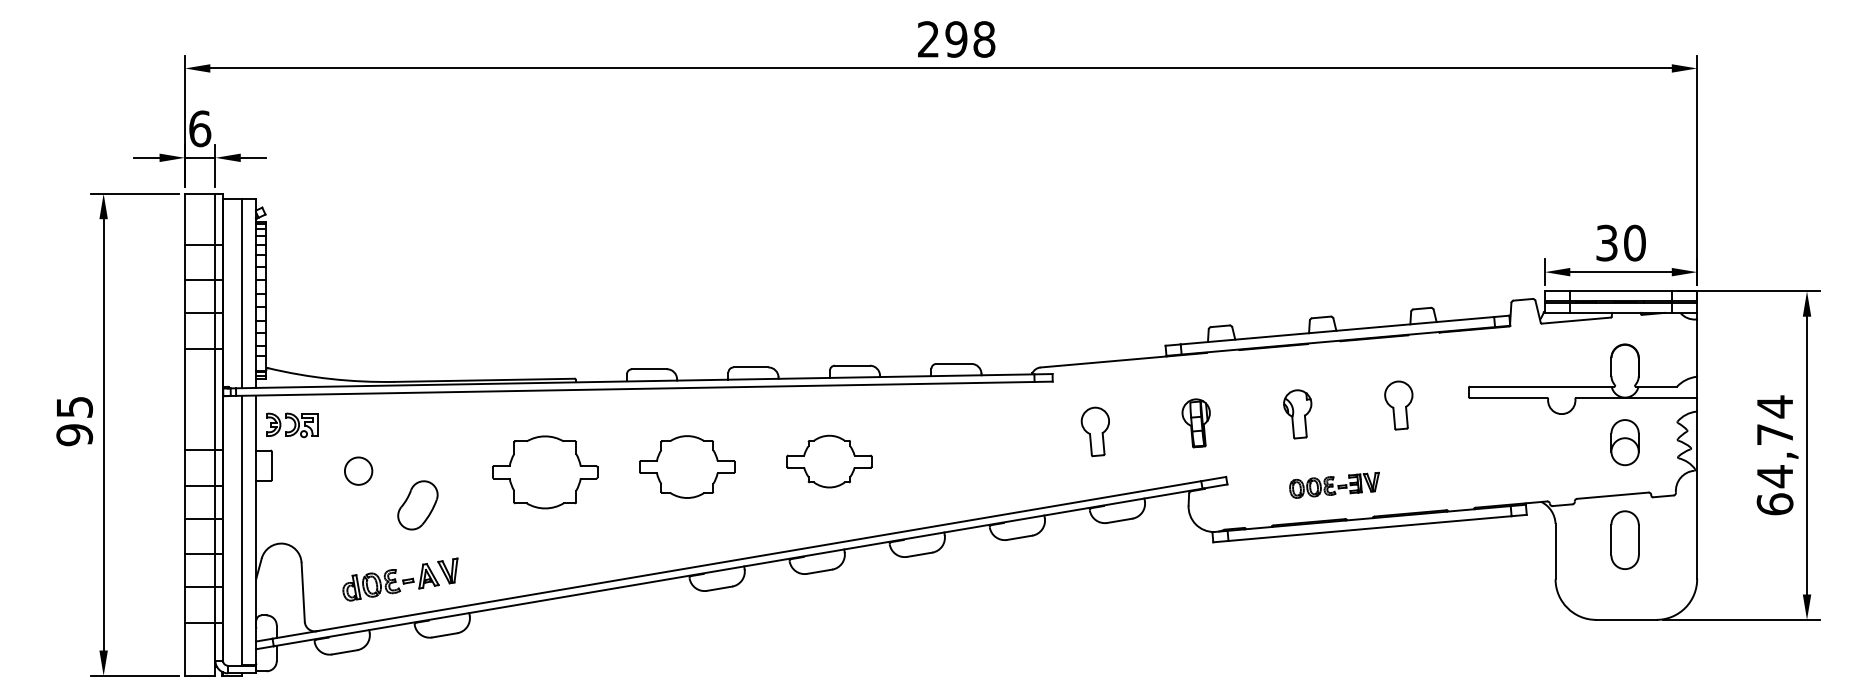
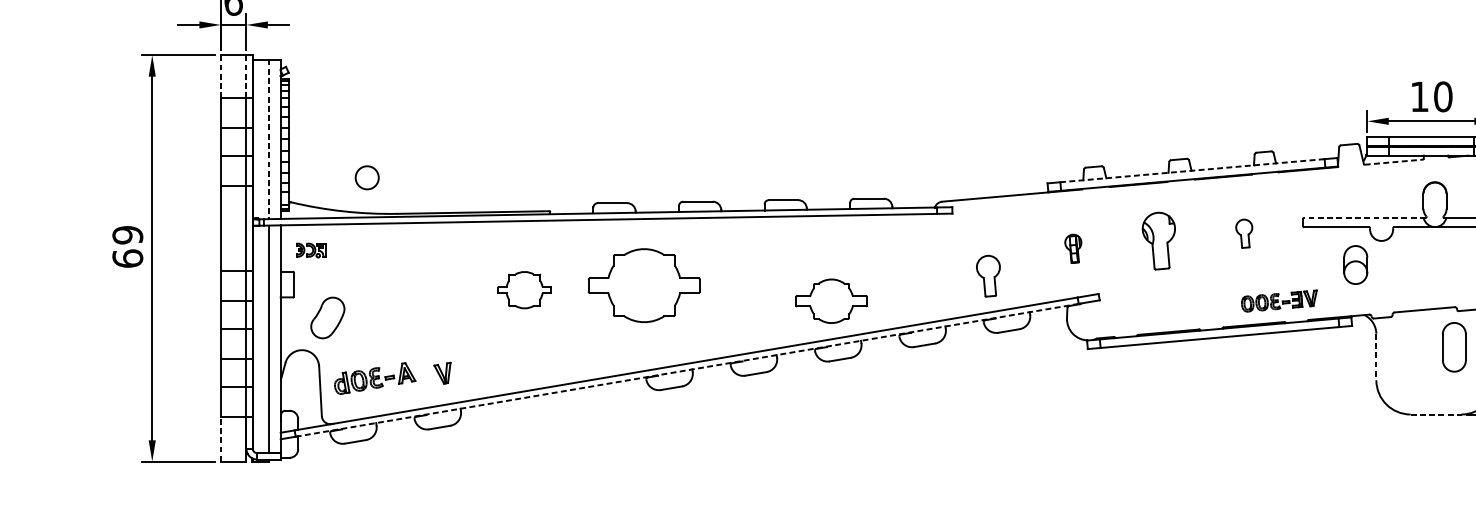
line: (184, 219) -> (220, 76), solid -> dashed
line: (215, 219) -> (246, 76), solid -> dashed
text: (1606, 242) -> (1419, 96), 30 -> 10
line: (242, 293) -> (269, 139), solid -> dashed
line: (1576, 320) -> (1394, 162), solid -> dashed
line: (1336, 330) -> (1191, 170), solid -> dashed
line: (1541, 386) -> (1364, 217), solid -> dashed
part: (1398, 405) -> (1243, 233), size x0.7
part: (1297, 414) -> (1158, 241), size x1.4
text: (74, 421) -> (127, 247), 95 -> 69
part: (1195, 423) -> (1072, 248), size x0.7
part: (292, 425) -> (311, 250), size x0.7
part: (1094, 431) -> (987, 275), moved
part: (1624, 442) -> (1355, 264), moved
part: (829, 461) -> (831, 301), moved
part: (687, 466) -> (644, 285), size x1.4
circle: (358, 470) -> (367, 177), moved
part: (545, 472) -> (524, 290), size x0.6
part: (1334, 484) -> (1279, 300), moved
part: (417, 505) -> (327, 318), moved
part: (1624, 539) -> (1453, 346), moved
line: (1555, 551) -> (1376, 356), solid -> dashed
line: (737, 567) -> (686, 370), solid -> dashed
part: (390, 582) -> (374, 378), moved
line: (1626, 619) -> (1436, 414), solid -> dashed
line: (184, 649) -> (220, 439), solid -> dashed

